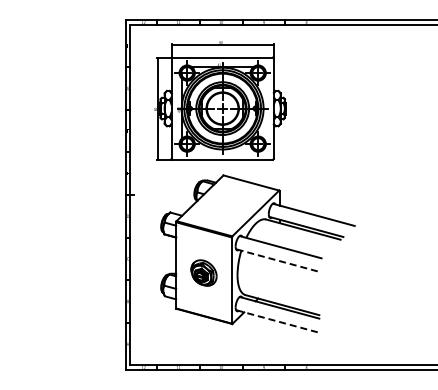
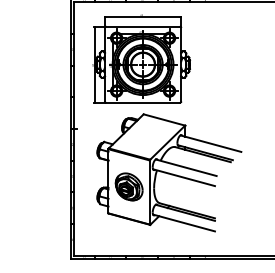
line: (278, 260) -> (184, 177), dashed -> solid
part: (203, 272) -> (128, 186), size x1.43
line: (278, 321) -> (184, 223), dashed -> solid

